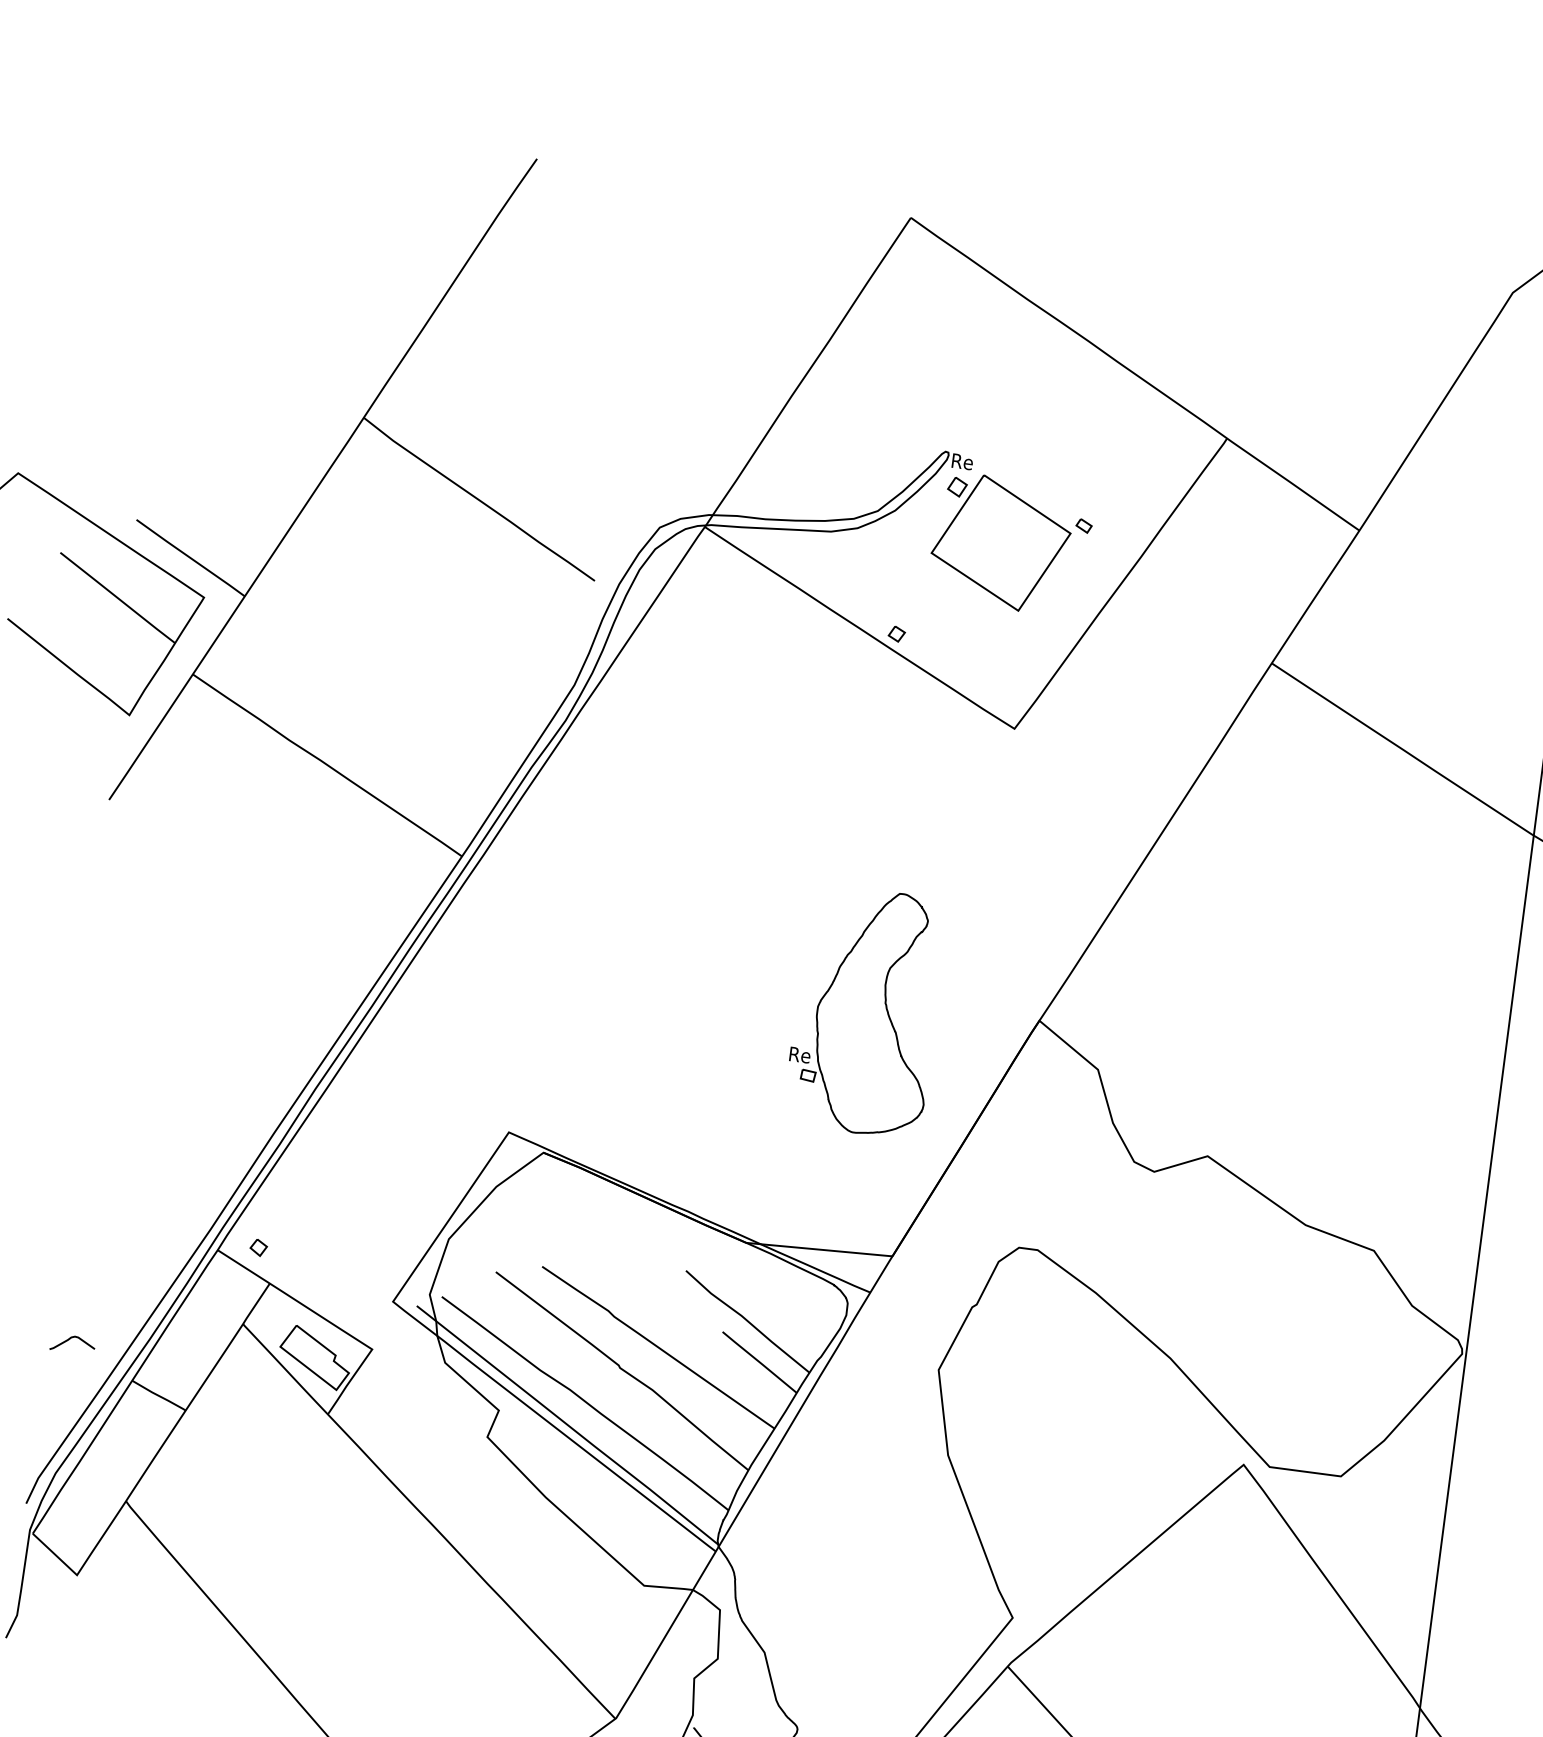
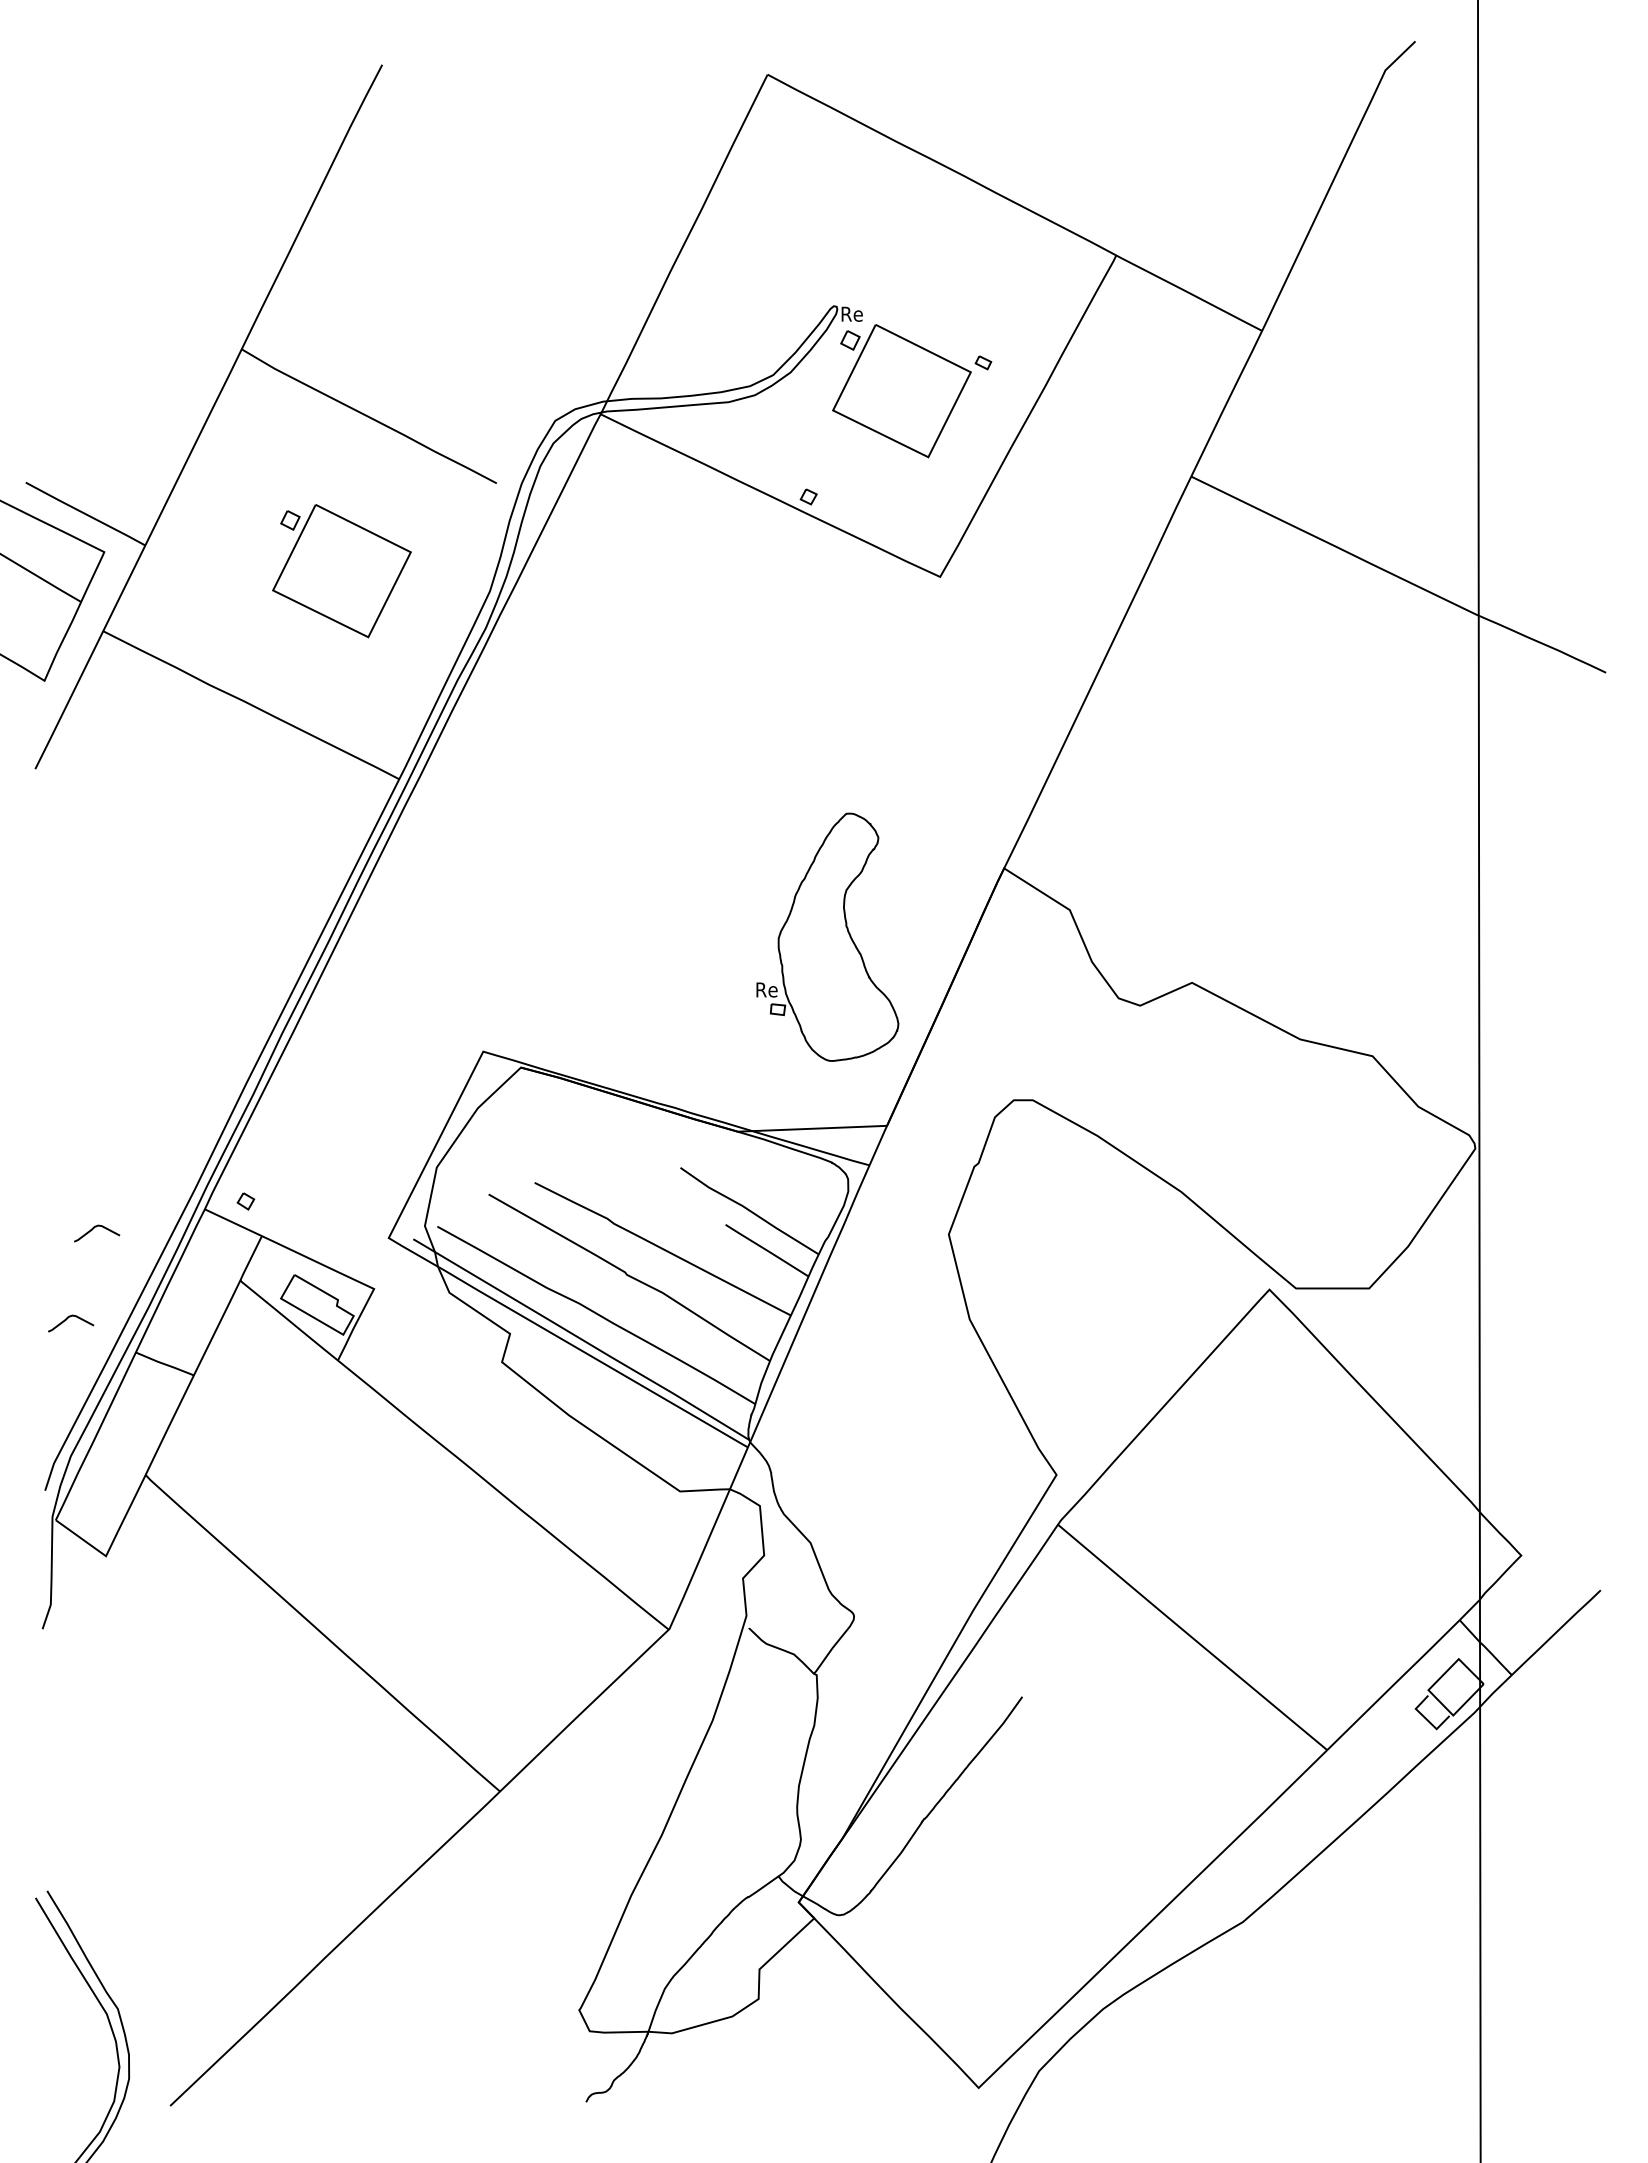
part: (432, 646) -> (341, 571), added
part: (865, 1010) -> (827, 936), moved
curve: (106, 1255) -> (93, 1229), added

